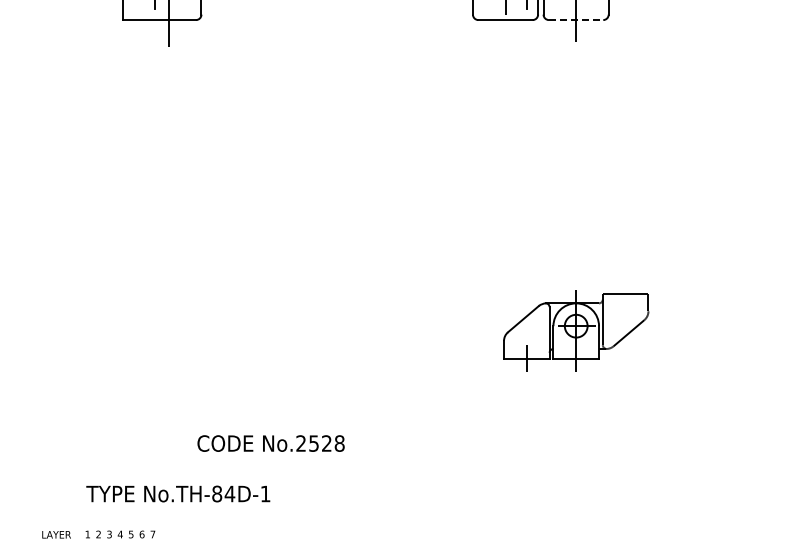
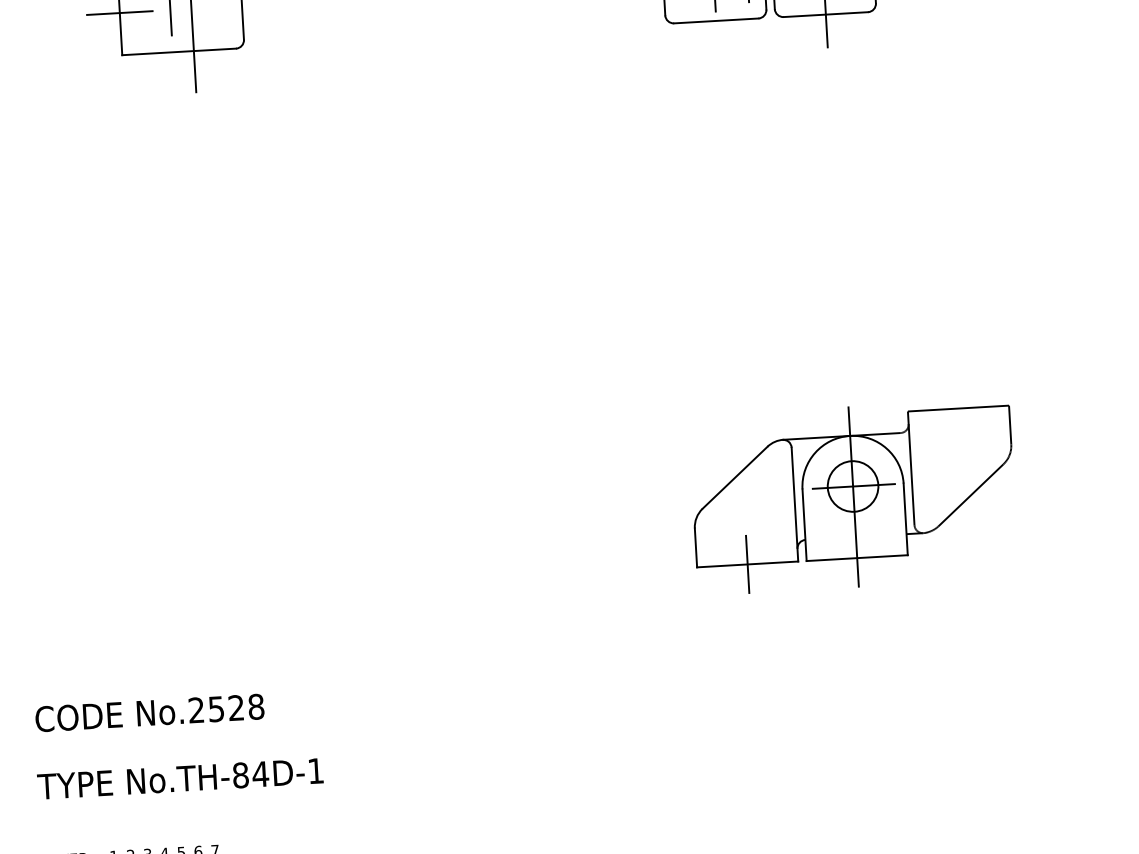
line: (576, 20) -> (826, 15), dashed -> solid
part: (576, 330) -> (854, 496), size x1.43
text: (270, 443) -> (148, 712), moved
text: (178, 493) -> (180, 778), moved

